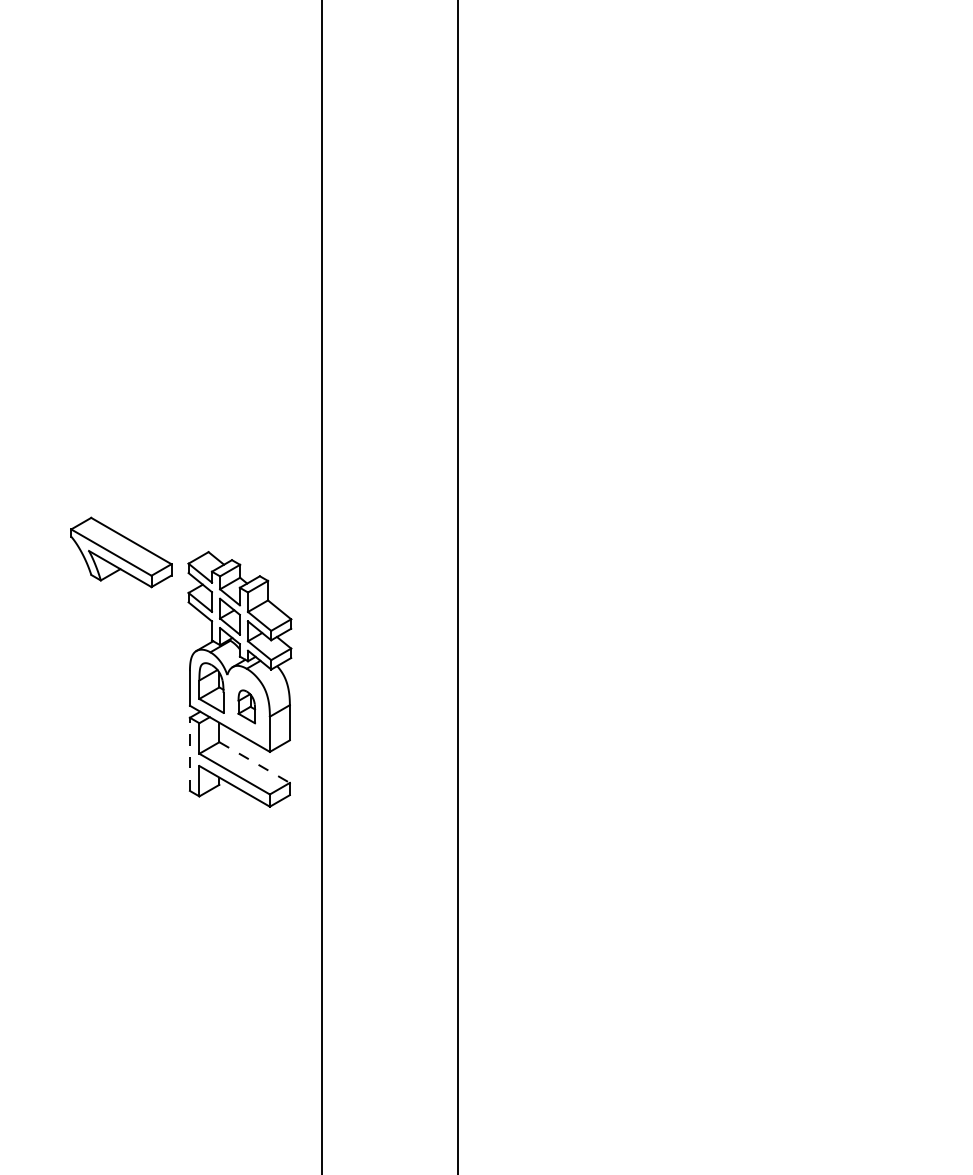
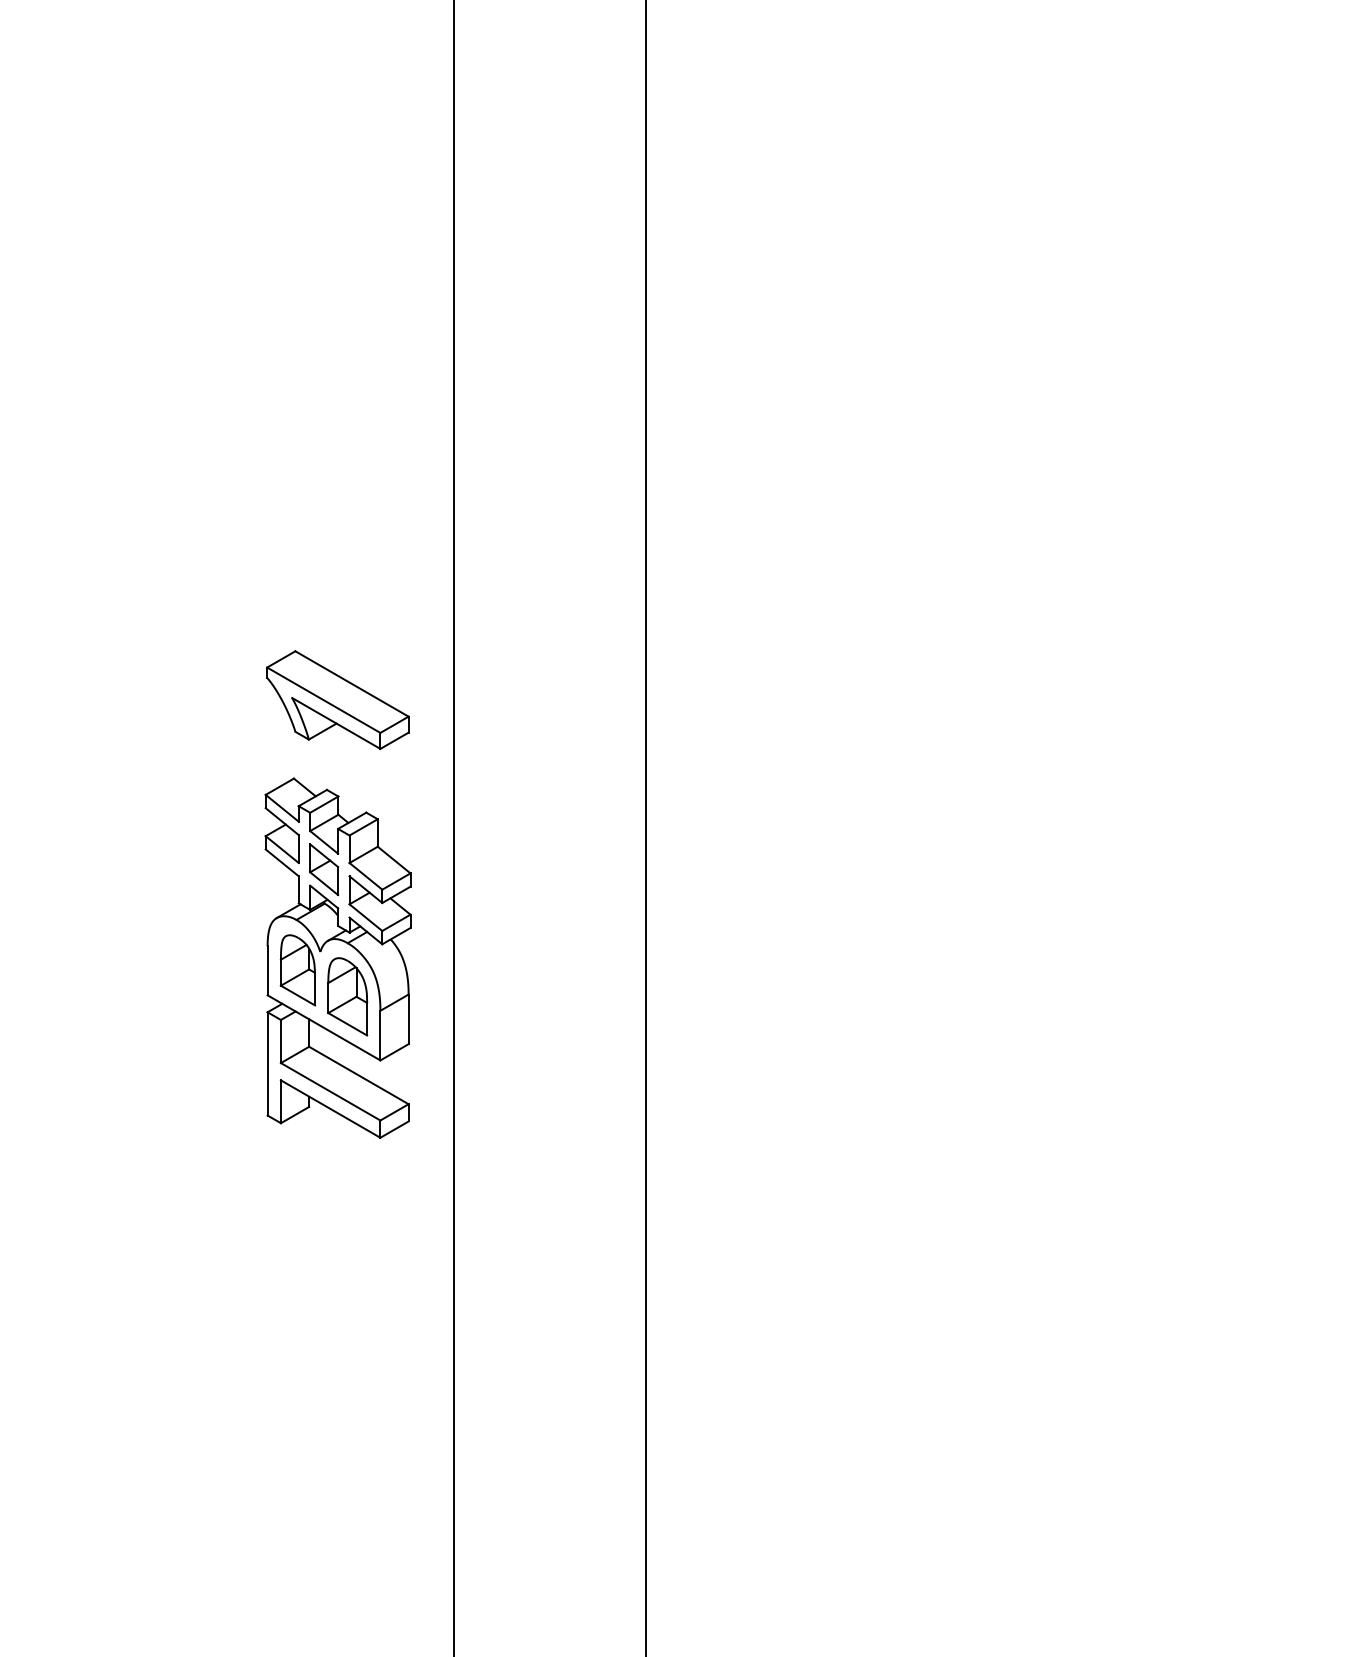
part: (121, 552) -> (337, 699), moved
part: (246, 706) -> (347, 996), size x1.67
line: (189, 754) -> (267, 1063), dashed -> solid
line: (255, 762) -> (359, 1075), dashed -> solid

